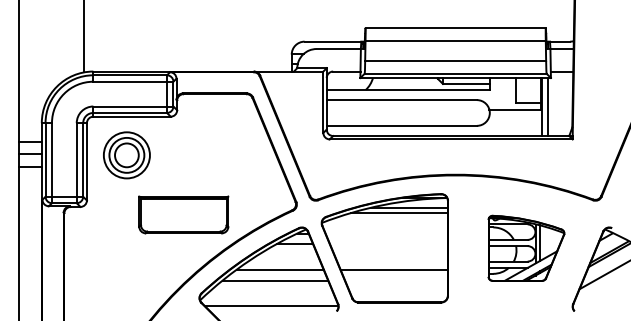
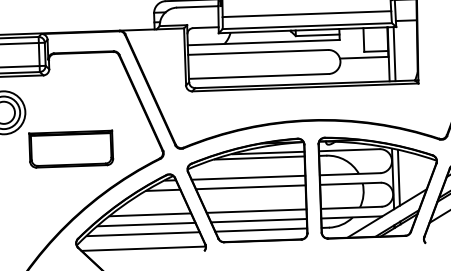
part: (183, 214) -> (70, 148), moved
line: (386, 234) -> (248, 178), added
line: (388, 244) -> (250, 187), added
part: (526, 248) -> (379, 186), size x1.67
line: (396, 280) -> (259, 220), added
line: (271, 290) -> (142, 233), added
line: (398, 290) -> (261, 229), added

